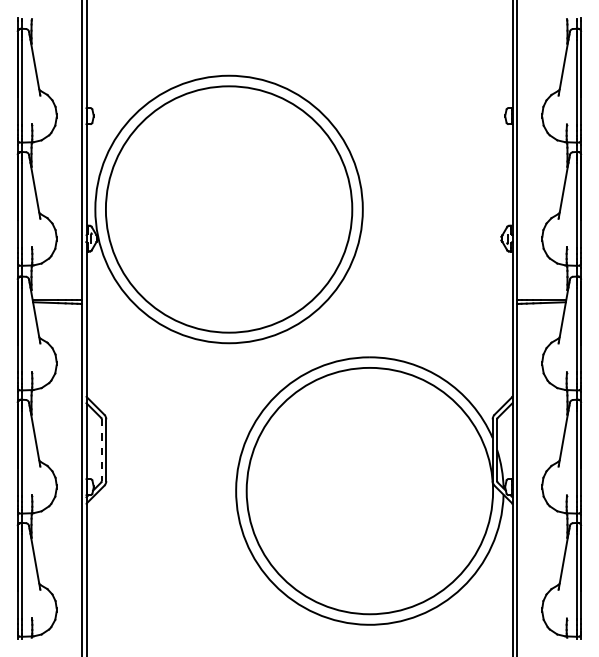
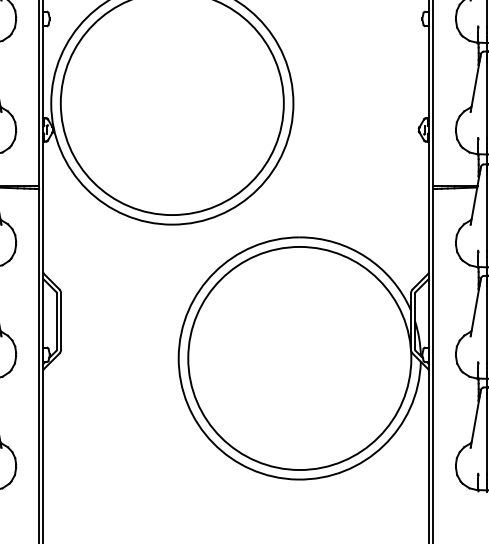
line: (101, 450) -> (56, 321), dashed -> solid

